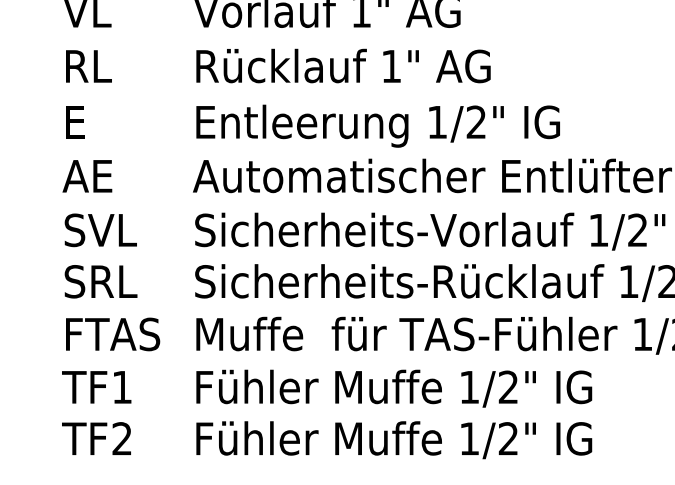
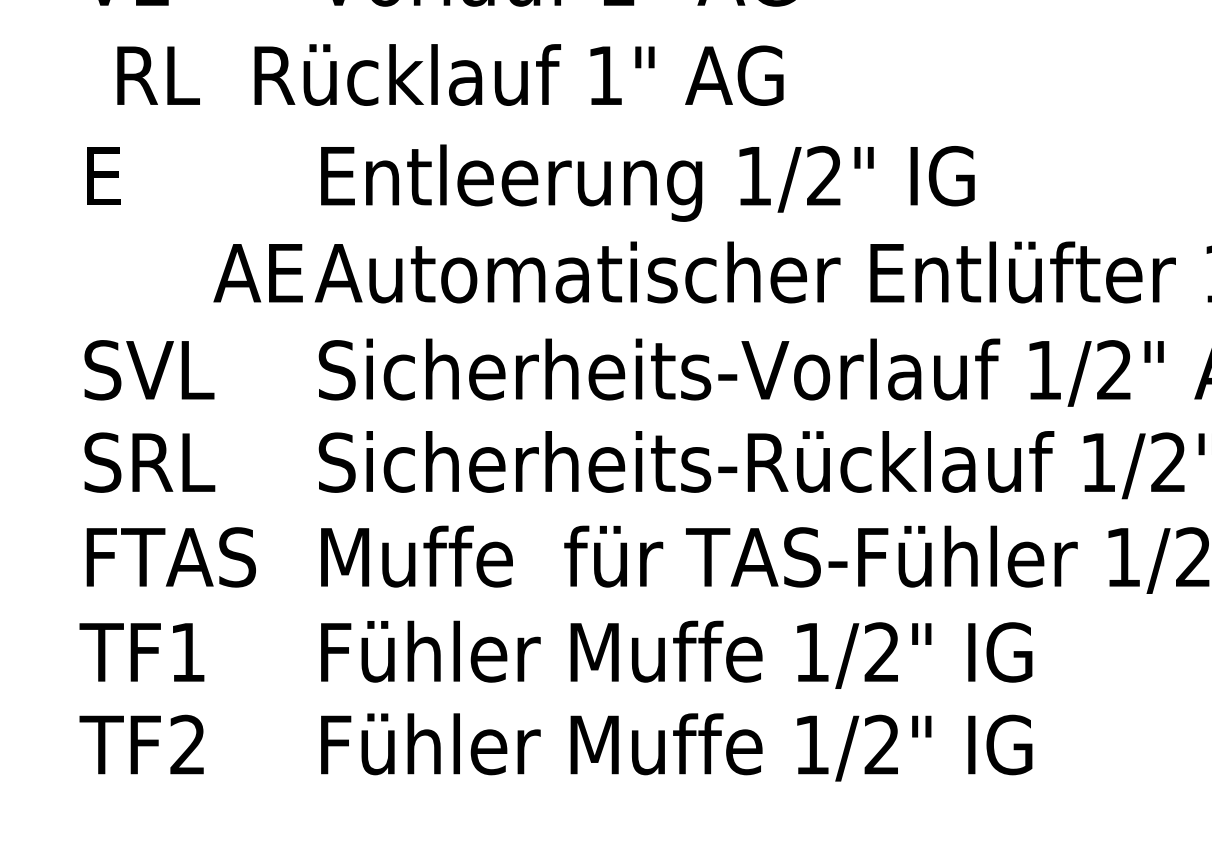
text: (343, 65) -> (518, 74), moved
text: (88, 66) -> (157, 75), moved
text: (87, 176) -> (258, 273), moved

